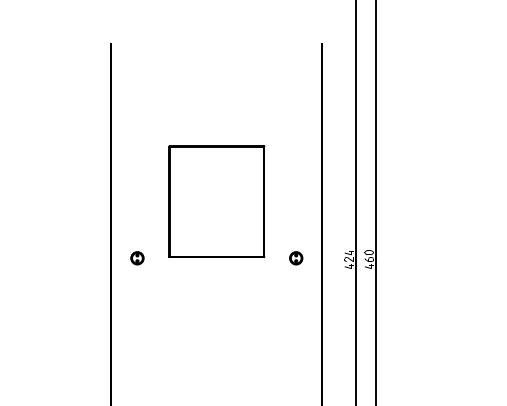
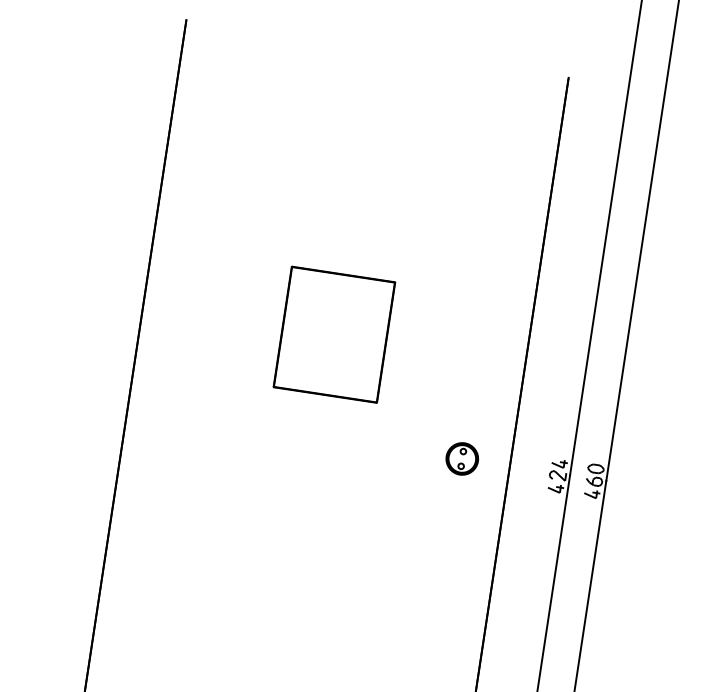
part: (216, 201) -> (333, 334), size x0.6
part: (137, 258) -> (175, 415), removed
part: (296, 258) -> (462, 459), size x1.4

